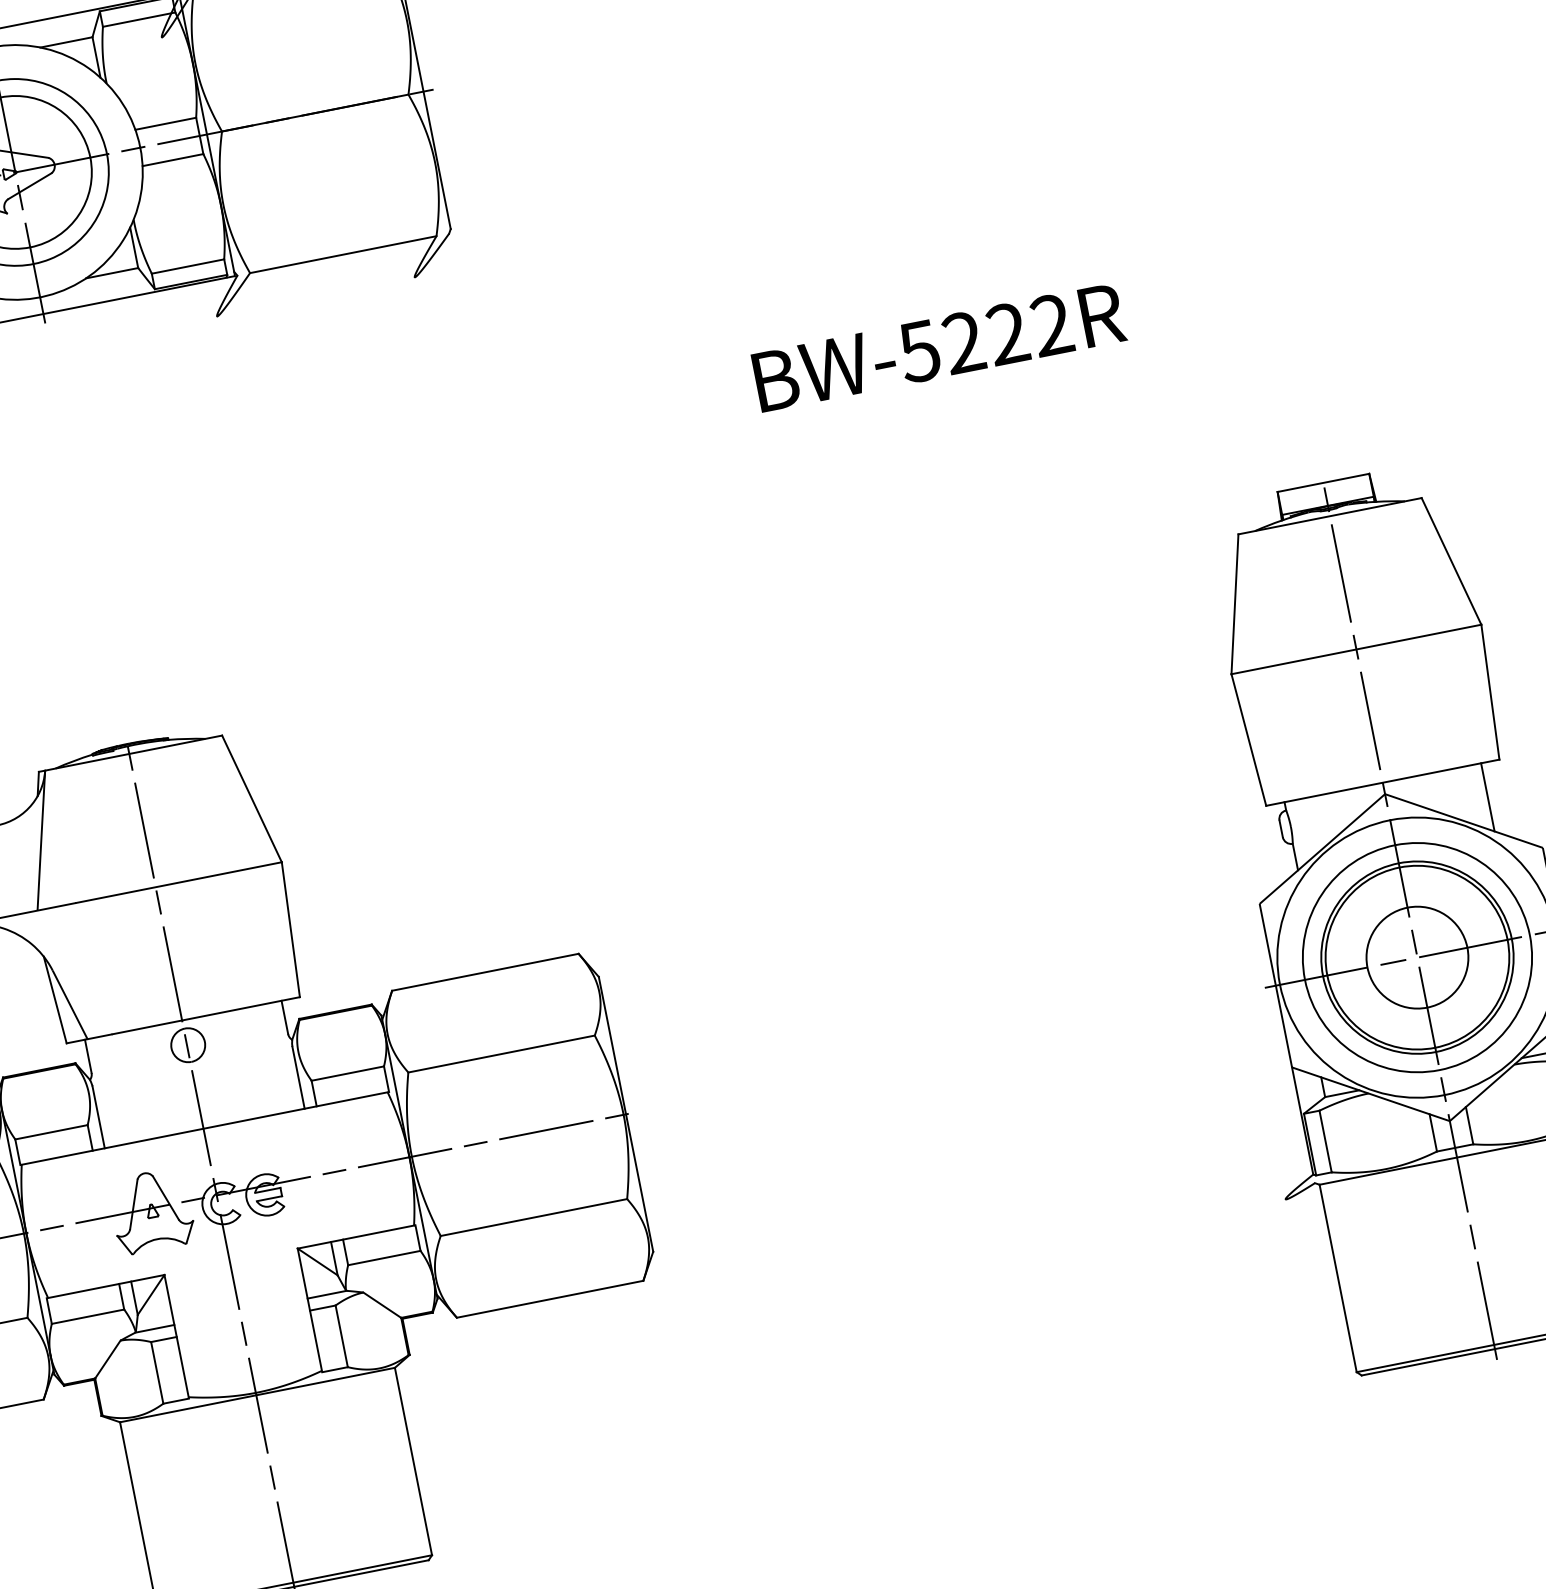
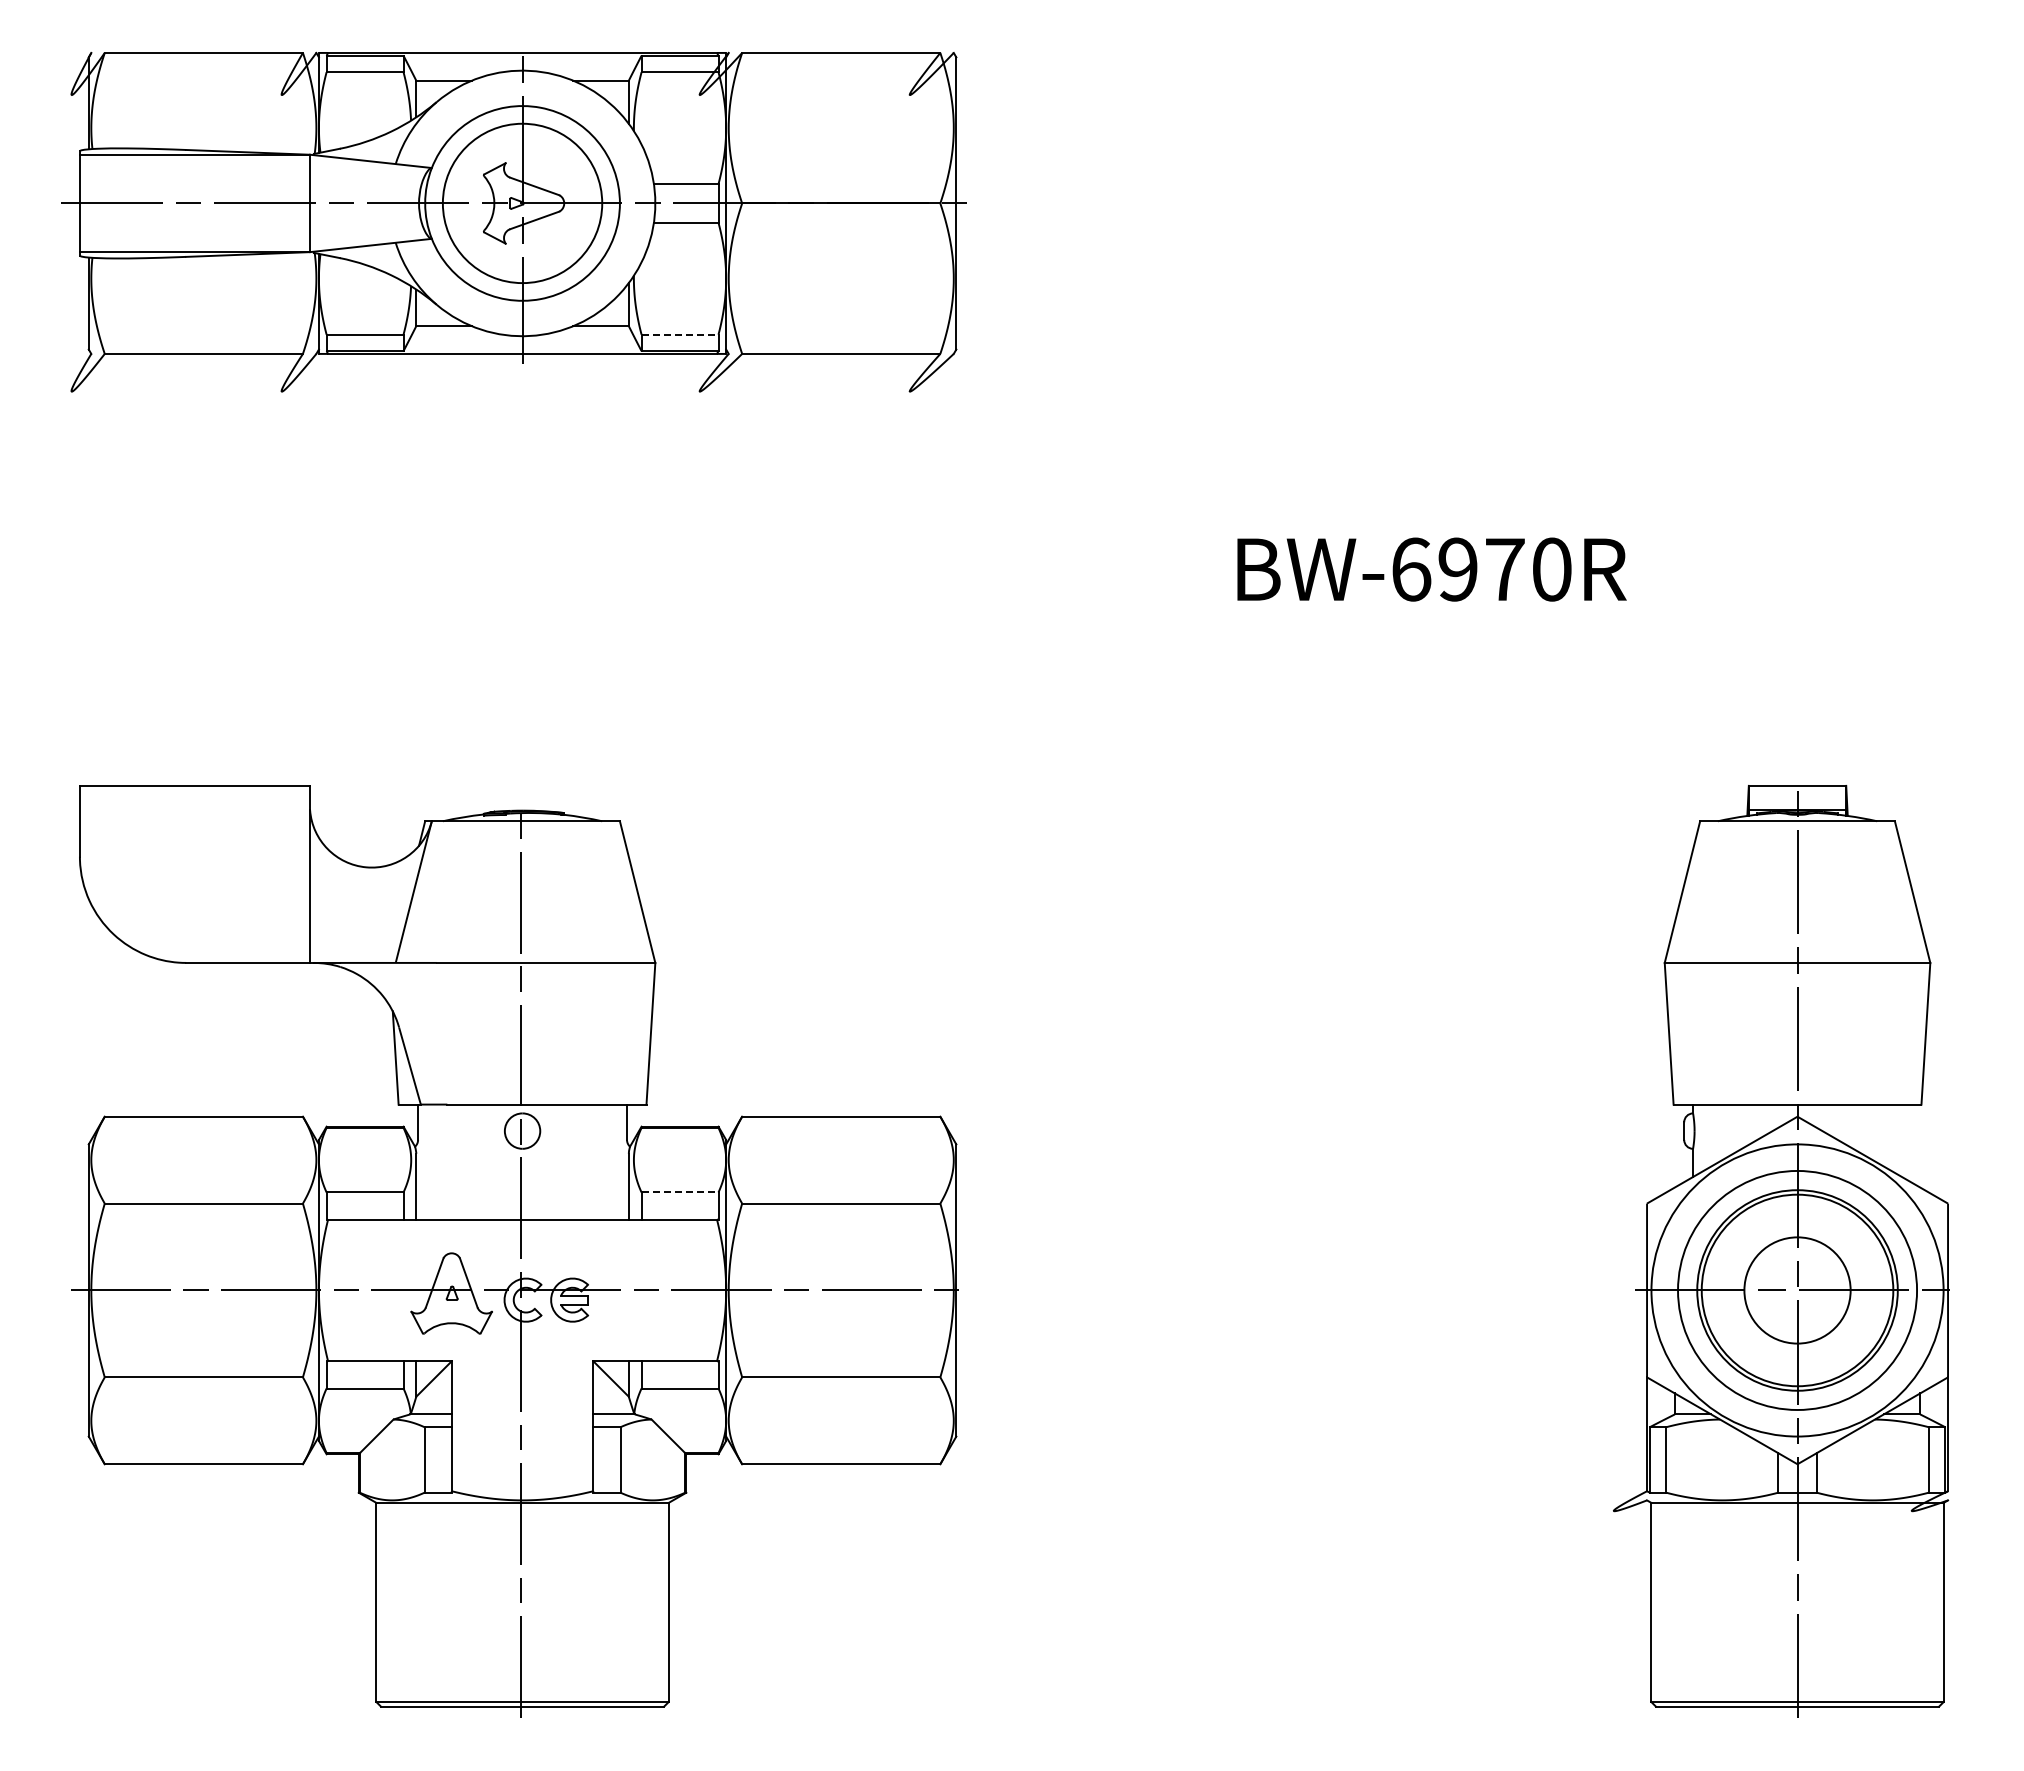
line: (188, 266) -> (680, 334), solid -> dashed
text: (984, 338) -> (1480, 569), BW-5222R -> BW-6970R
line: (1487, 797) -> (1901, 1140), removed
line: (348, 1073) -> (680, 1192), solid -> dashed

